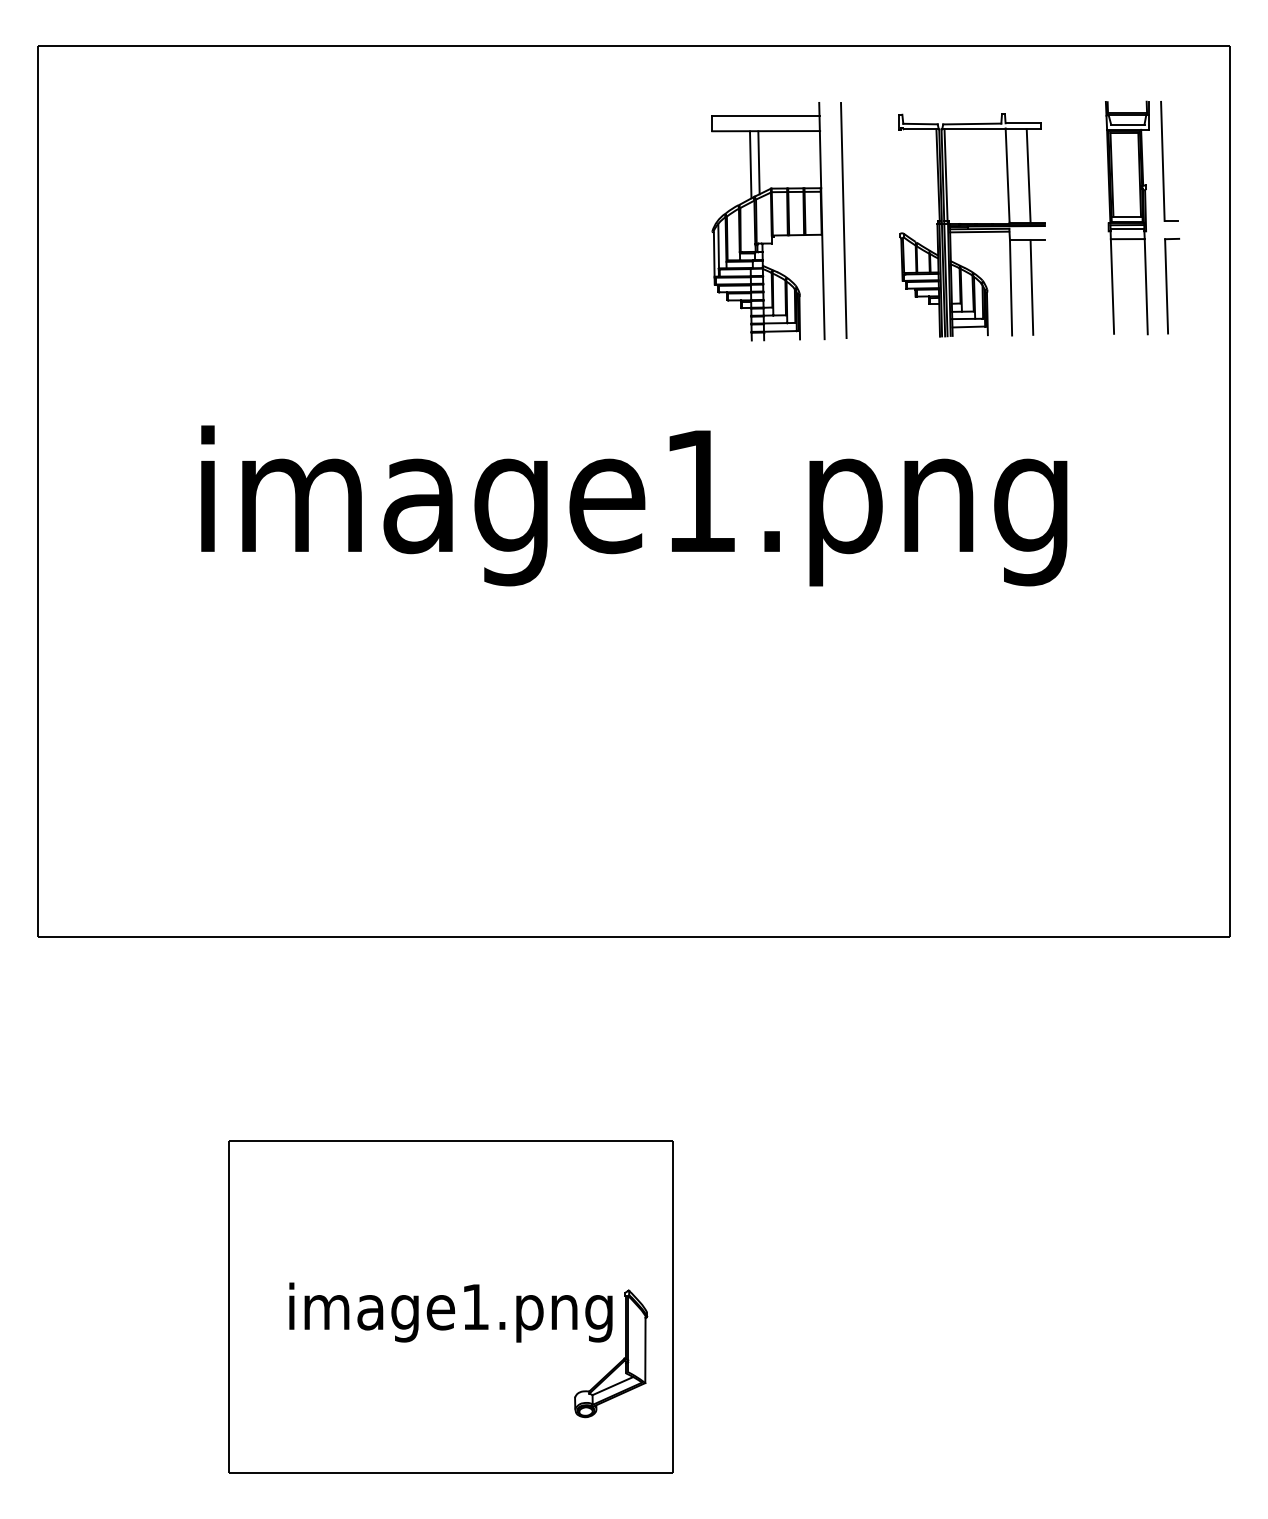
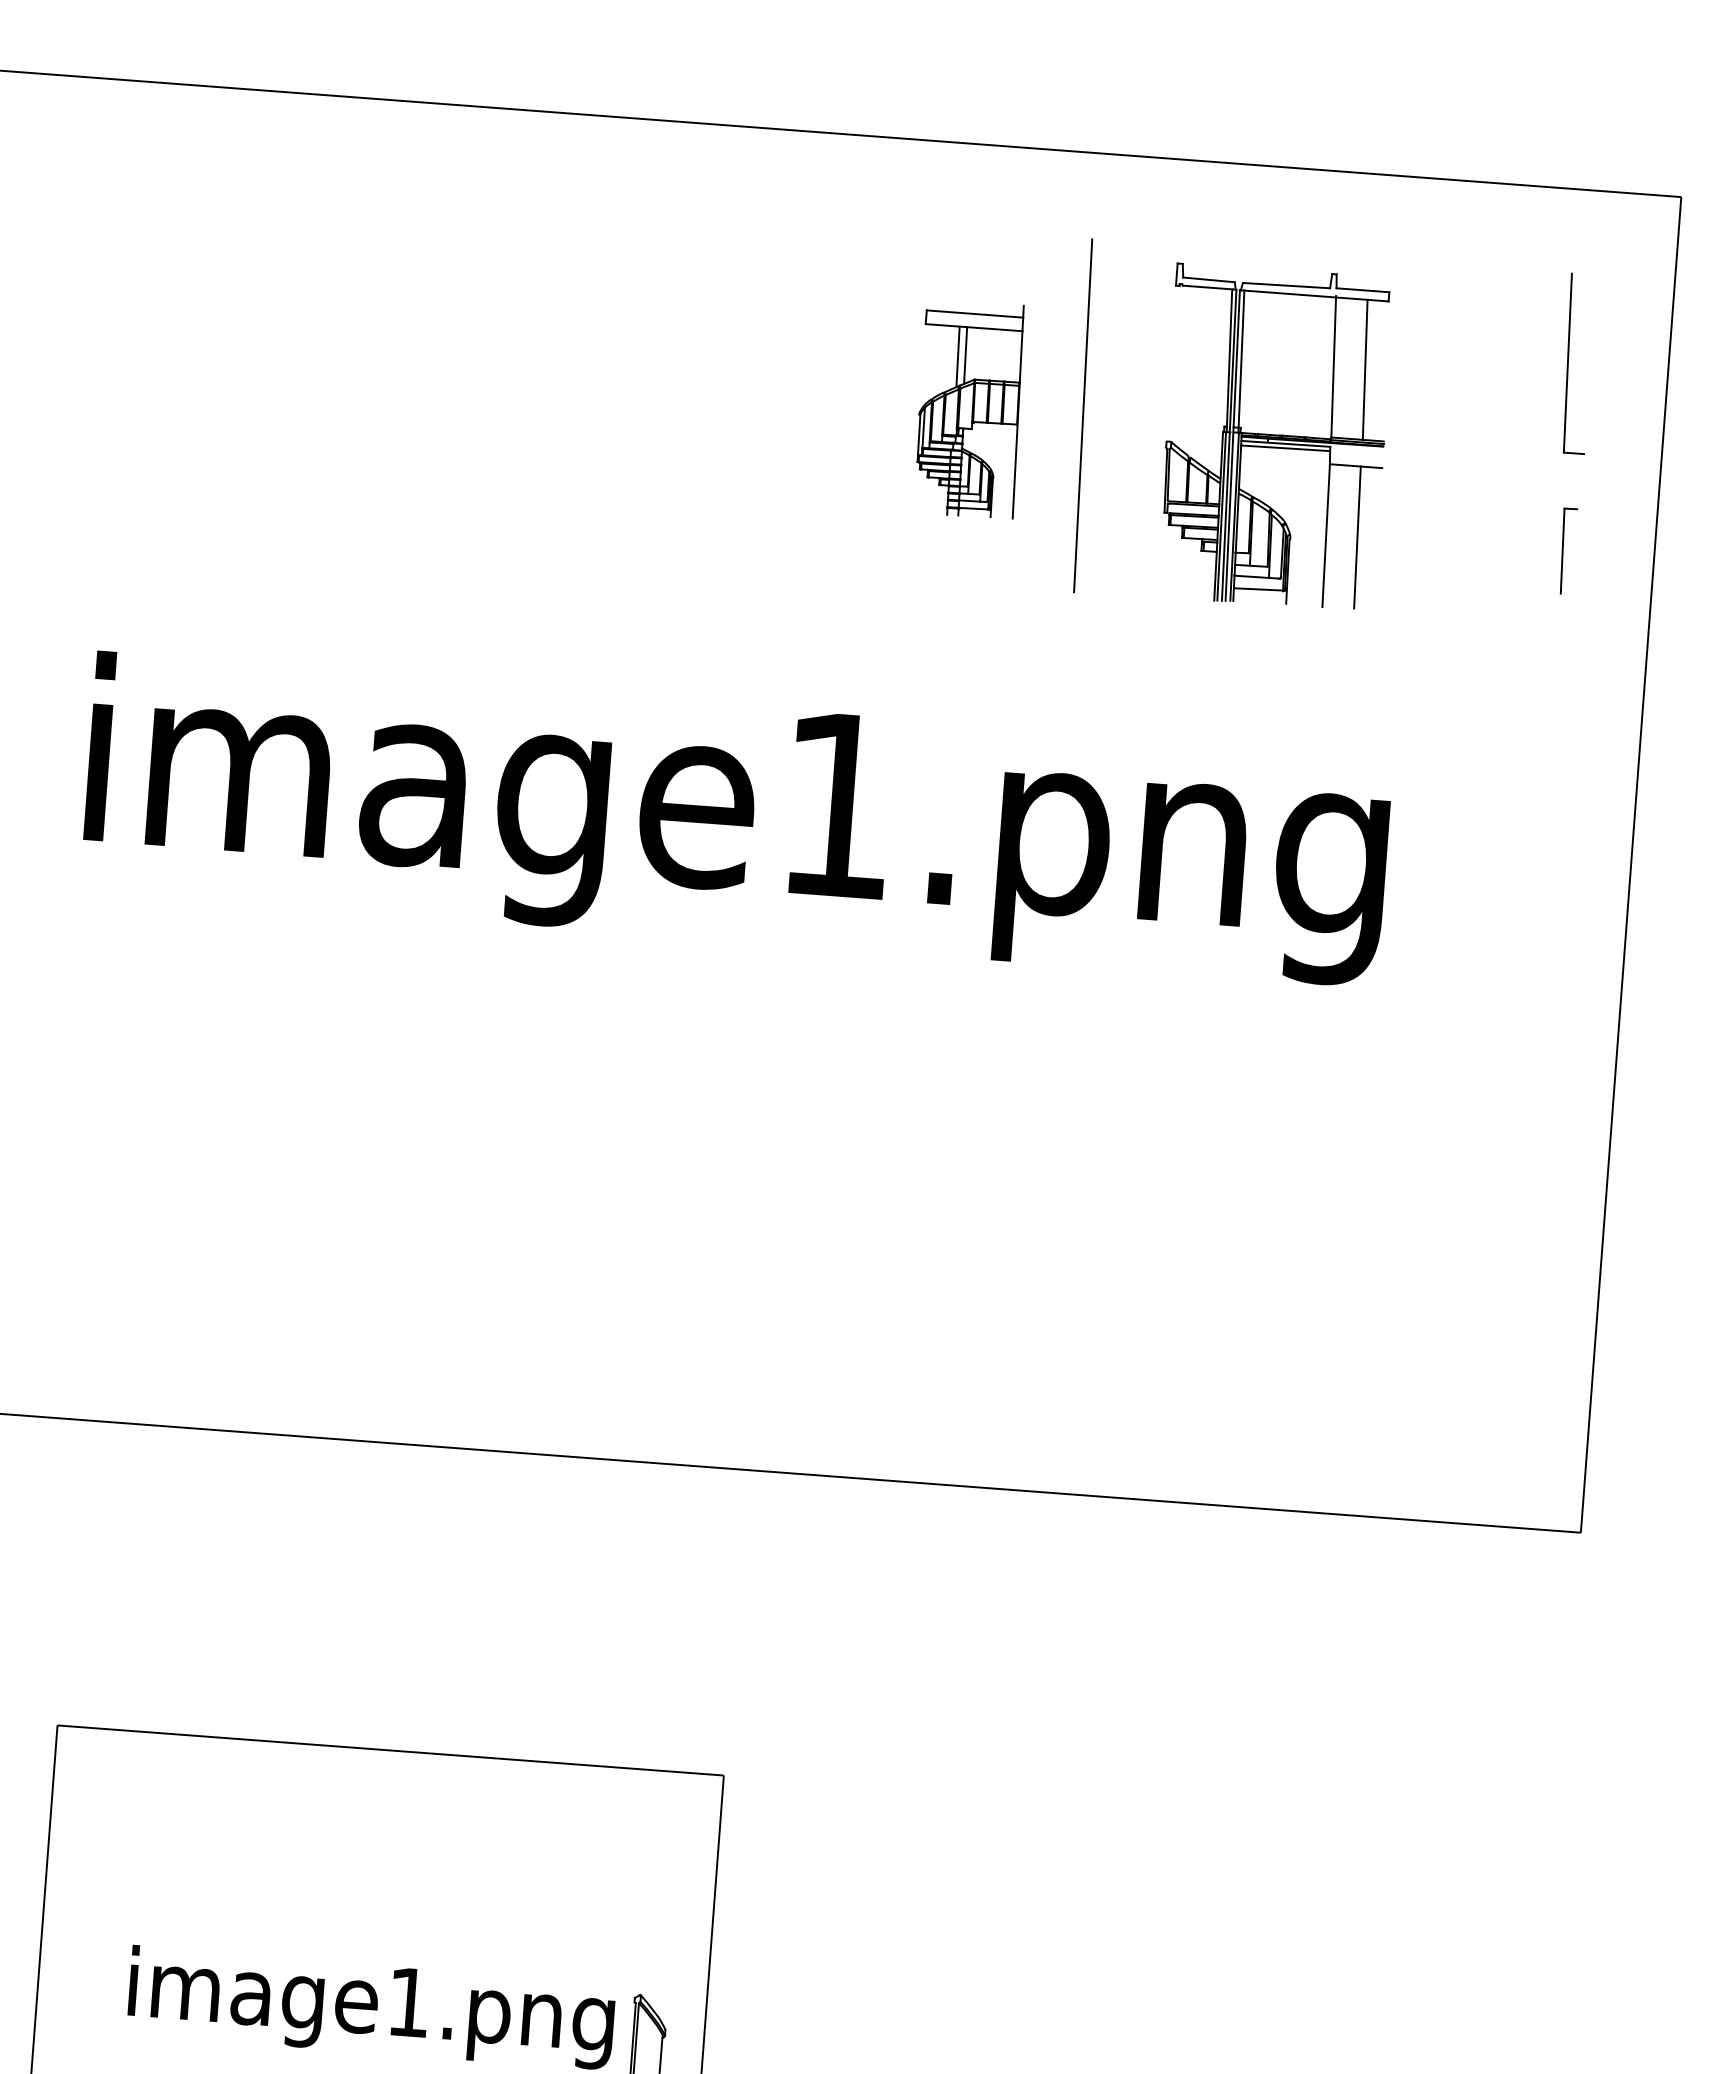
part: (1127, 217) -> (1508, 443), removed
part: (768, 221) -> (970, 408), size x0.6
part: (1171, 286) -> (1566, 551), size x0.6

